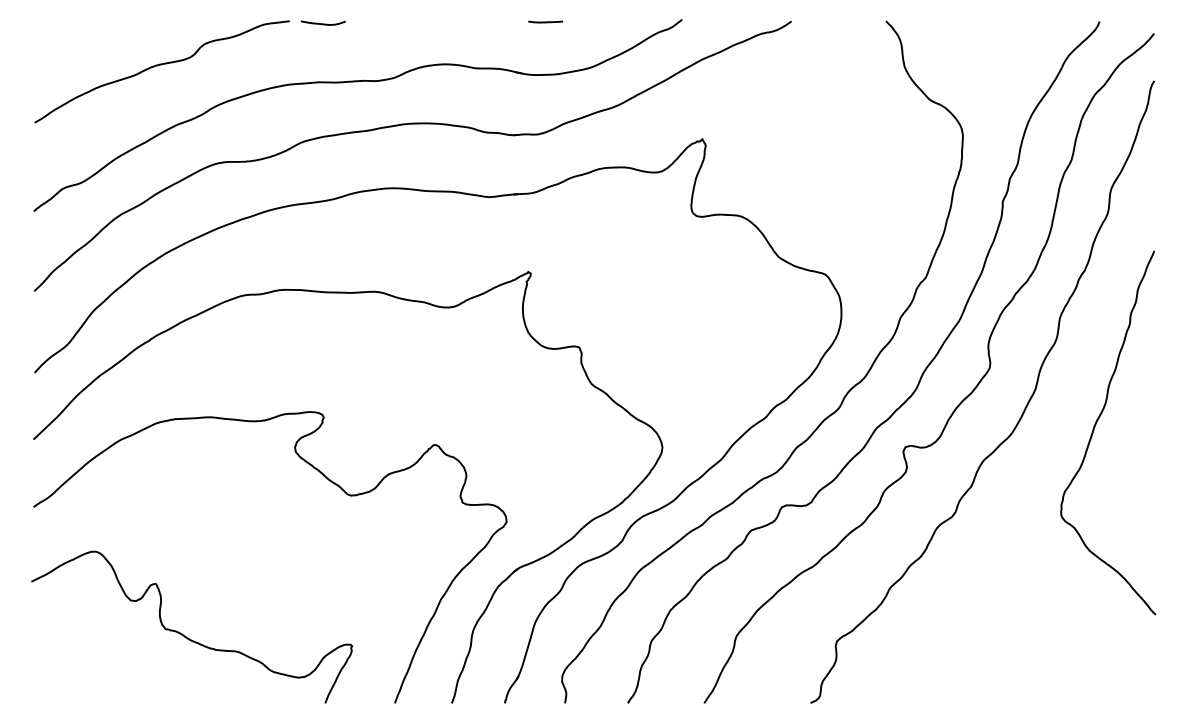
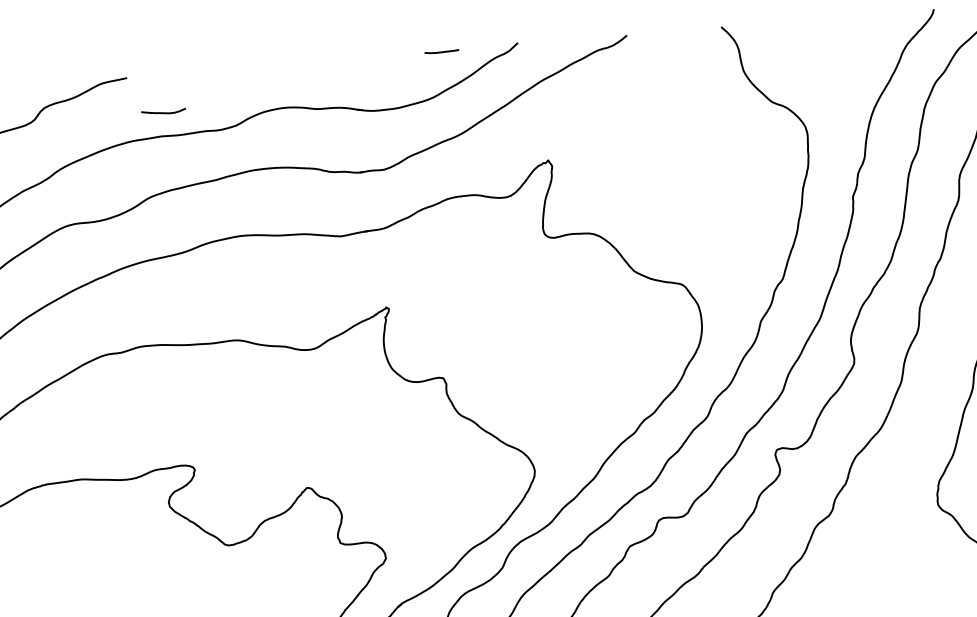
line: (545, 21) -> (441, 51), moved
curve: (322, 23) -> (162, 112), moved

